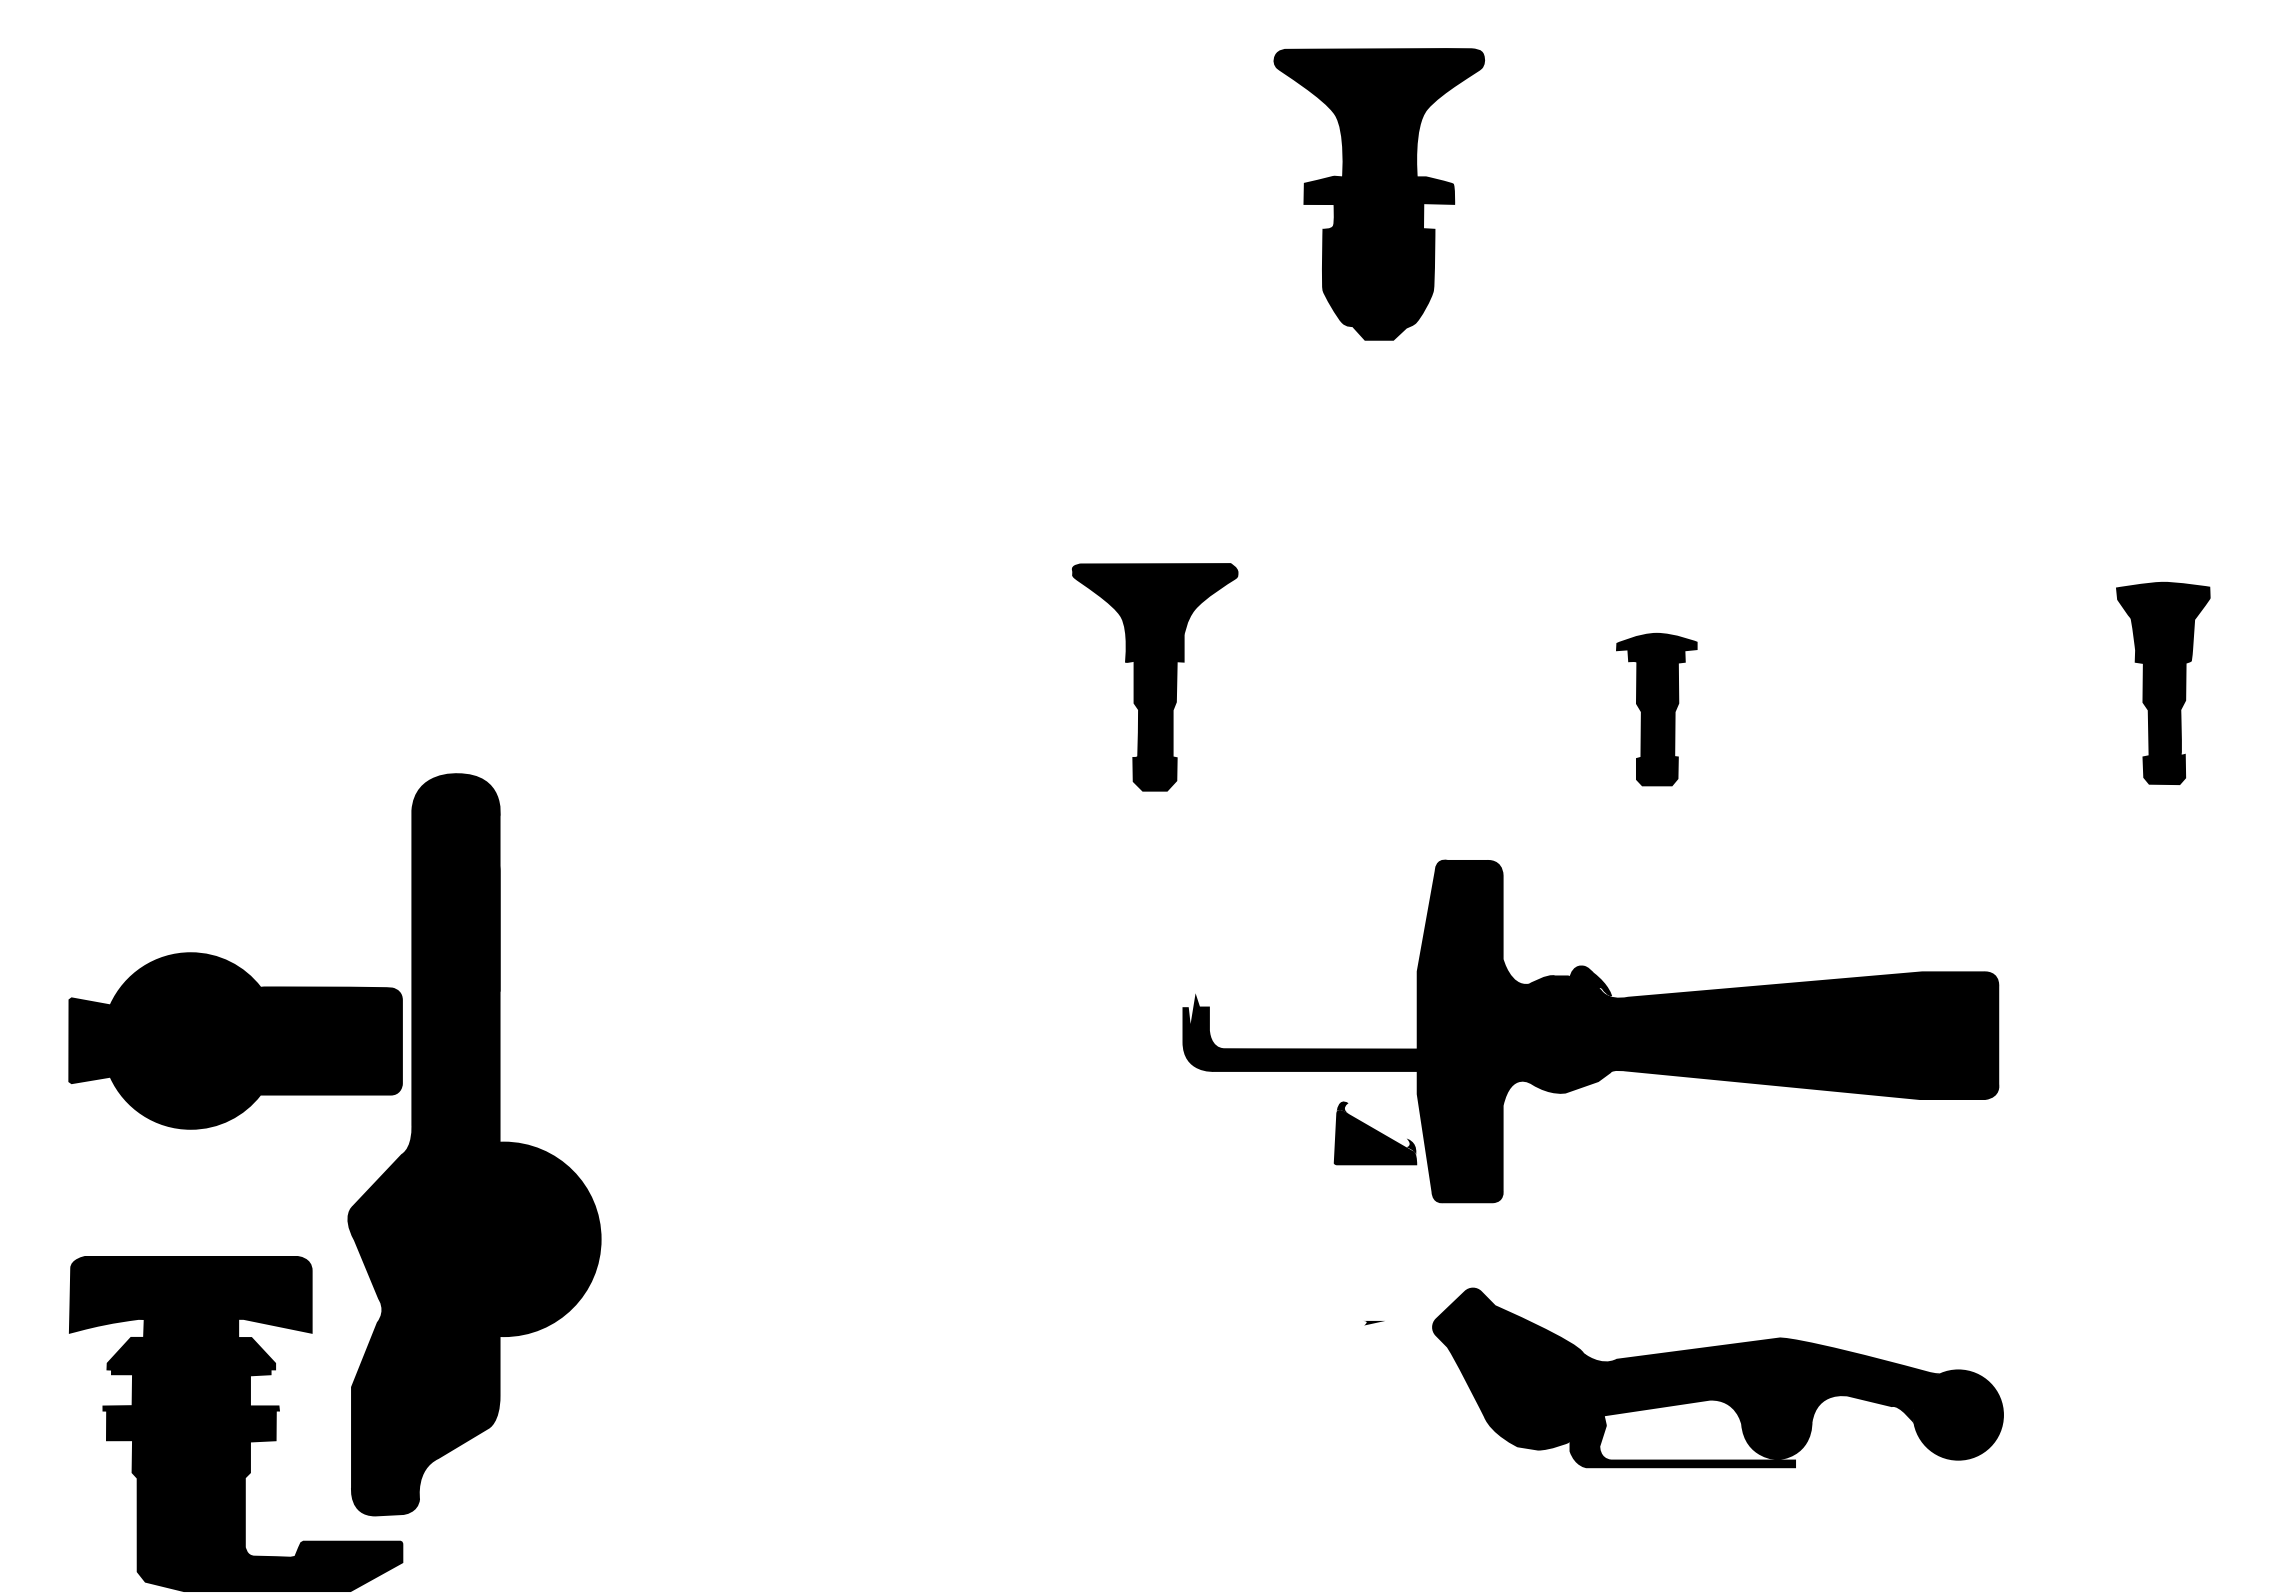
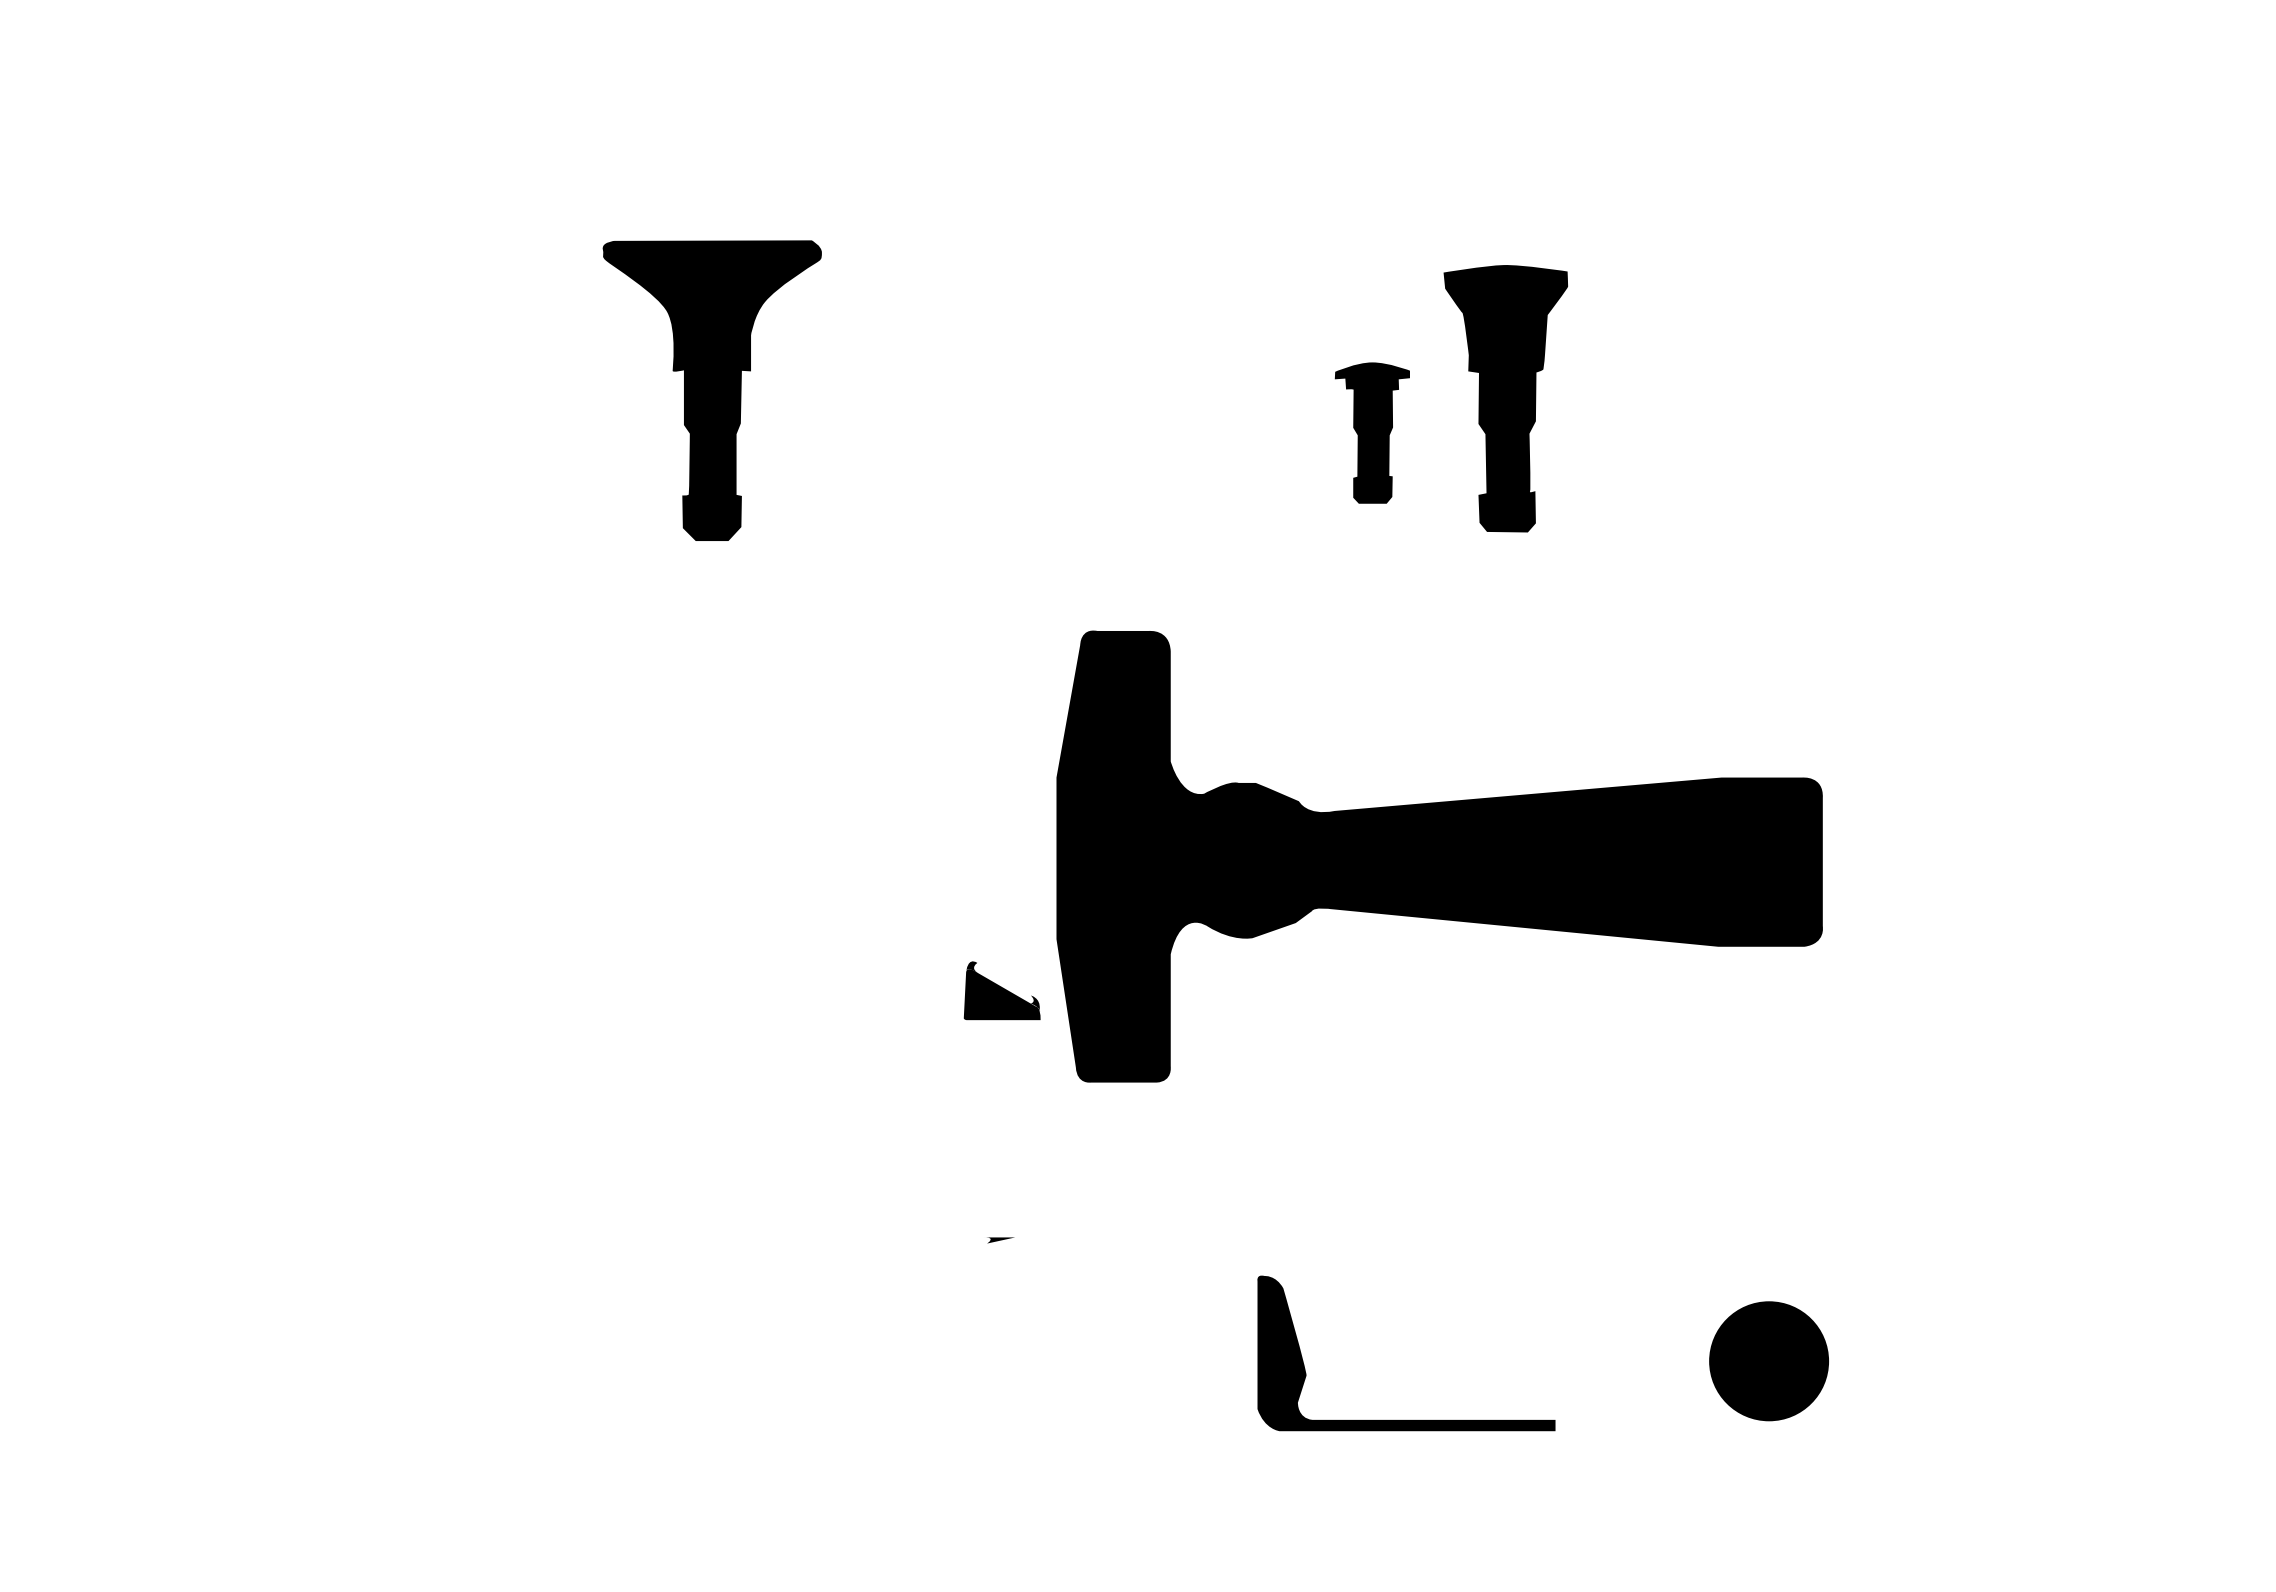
part: (2163, 682) -> (1506, 397), moved
part: (1656, 709) -> (1371, 432), size x0.7
fill: (1589, 986) -> (1283, 797), removed
fill: (1315, 1032) -> (923, 857), removed
part: (1375, 1133) -> (1002, 990), size x0.7
fill: (1686, 1373) -> (1411, 1306), removed

